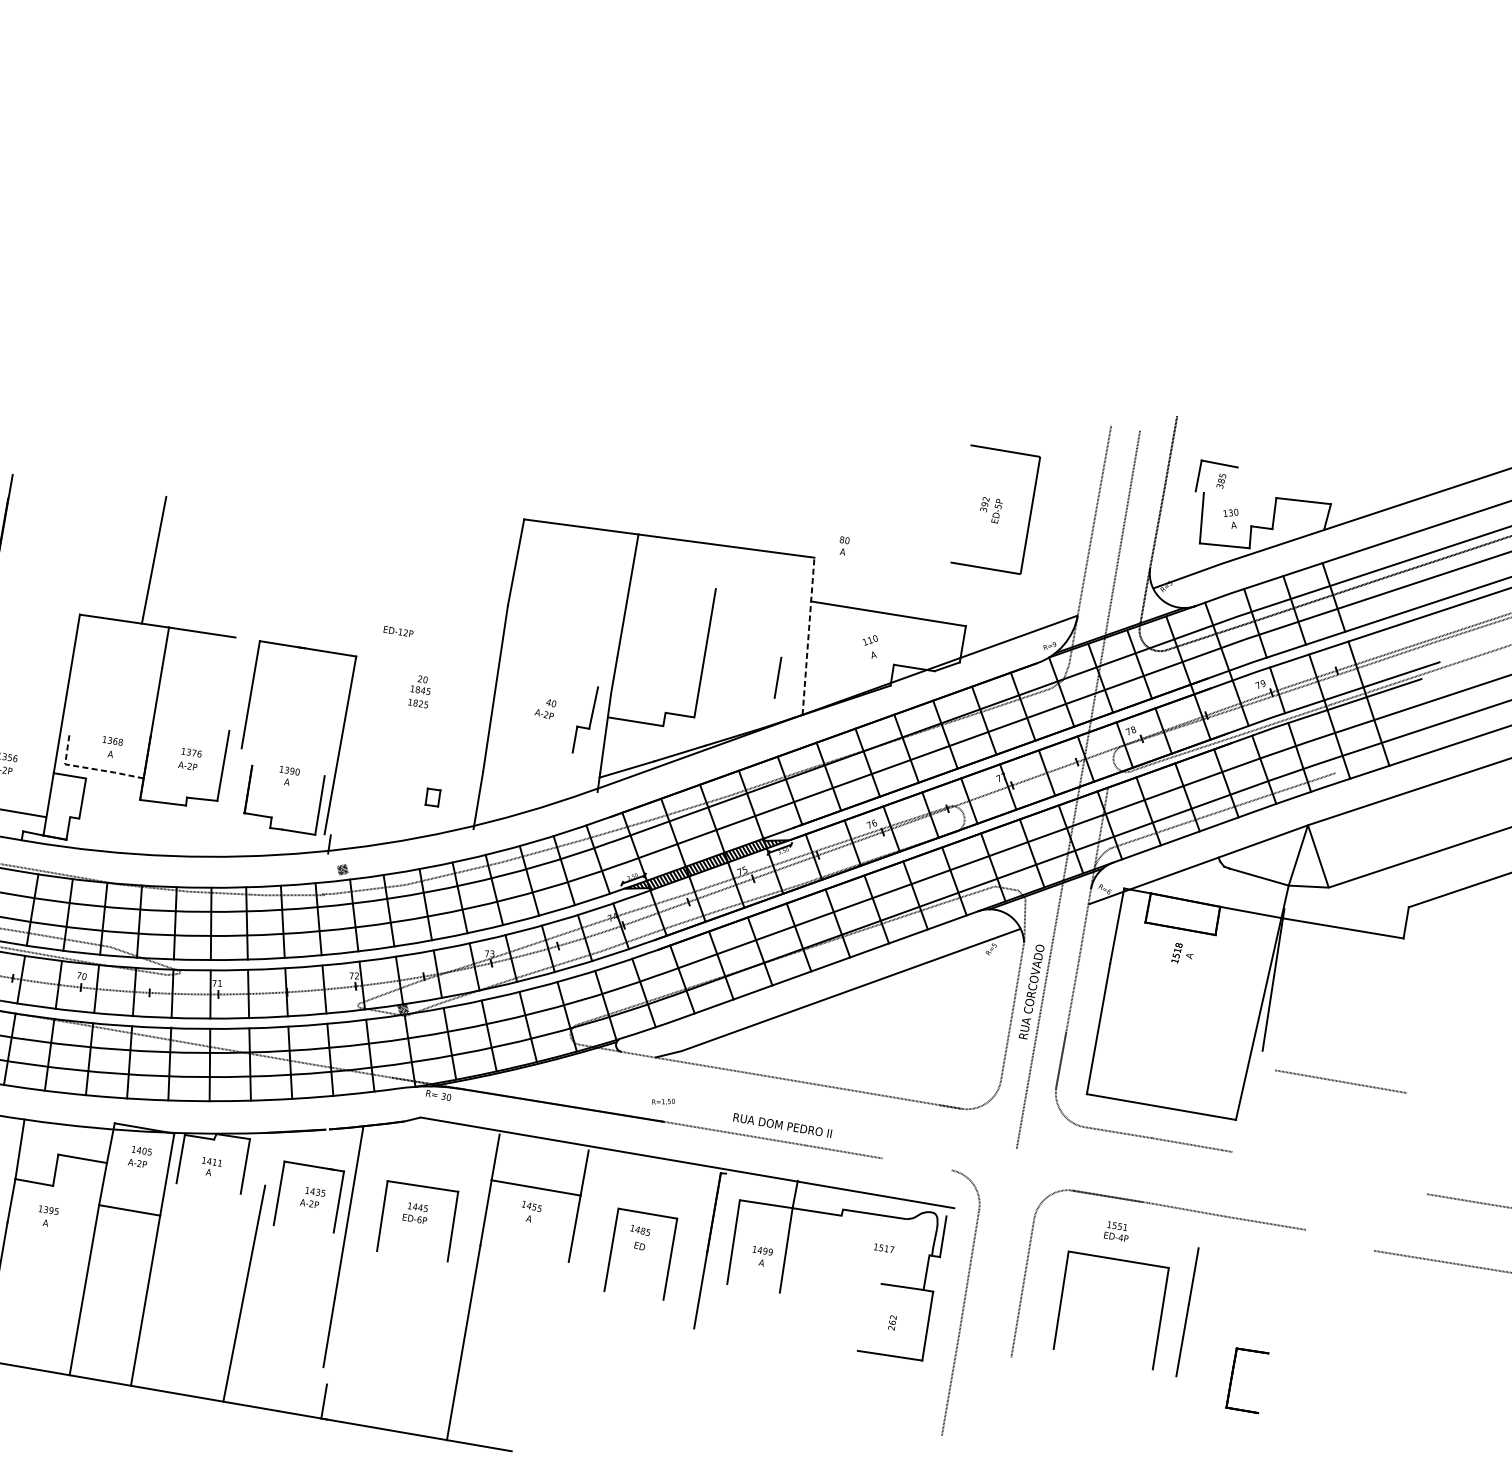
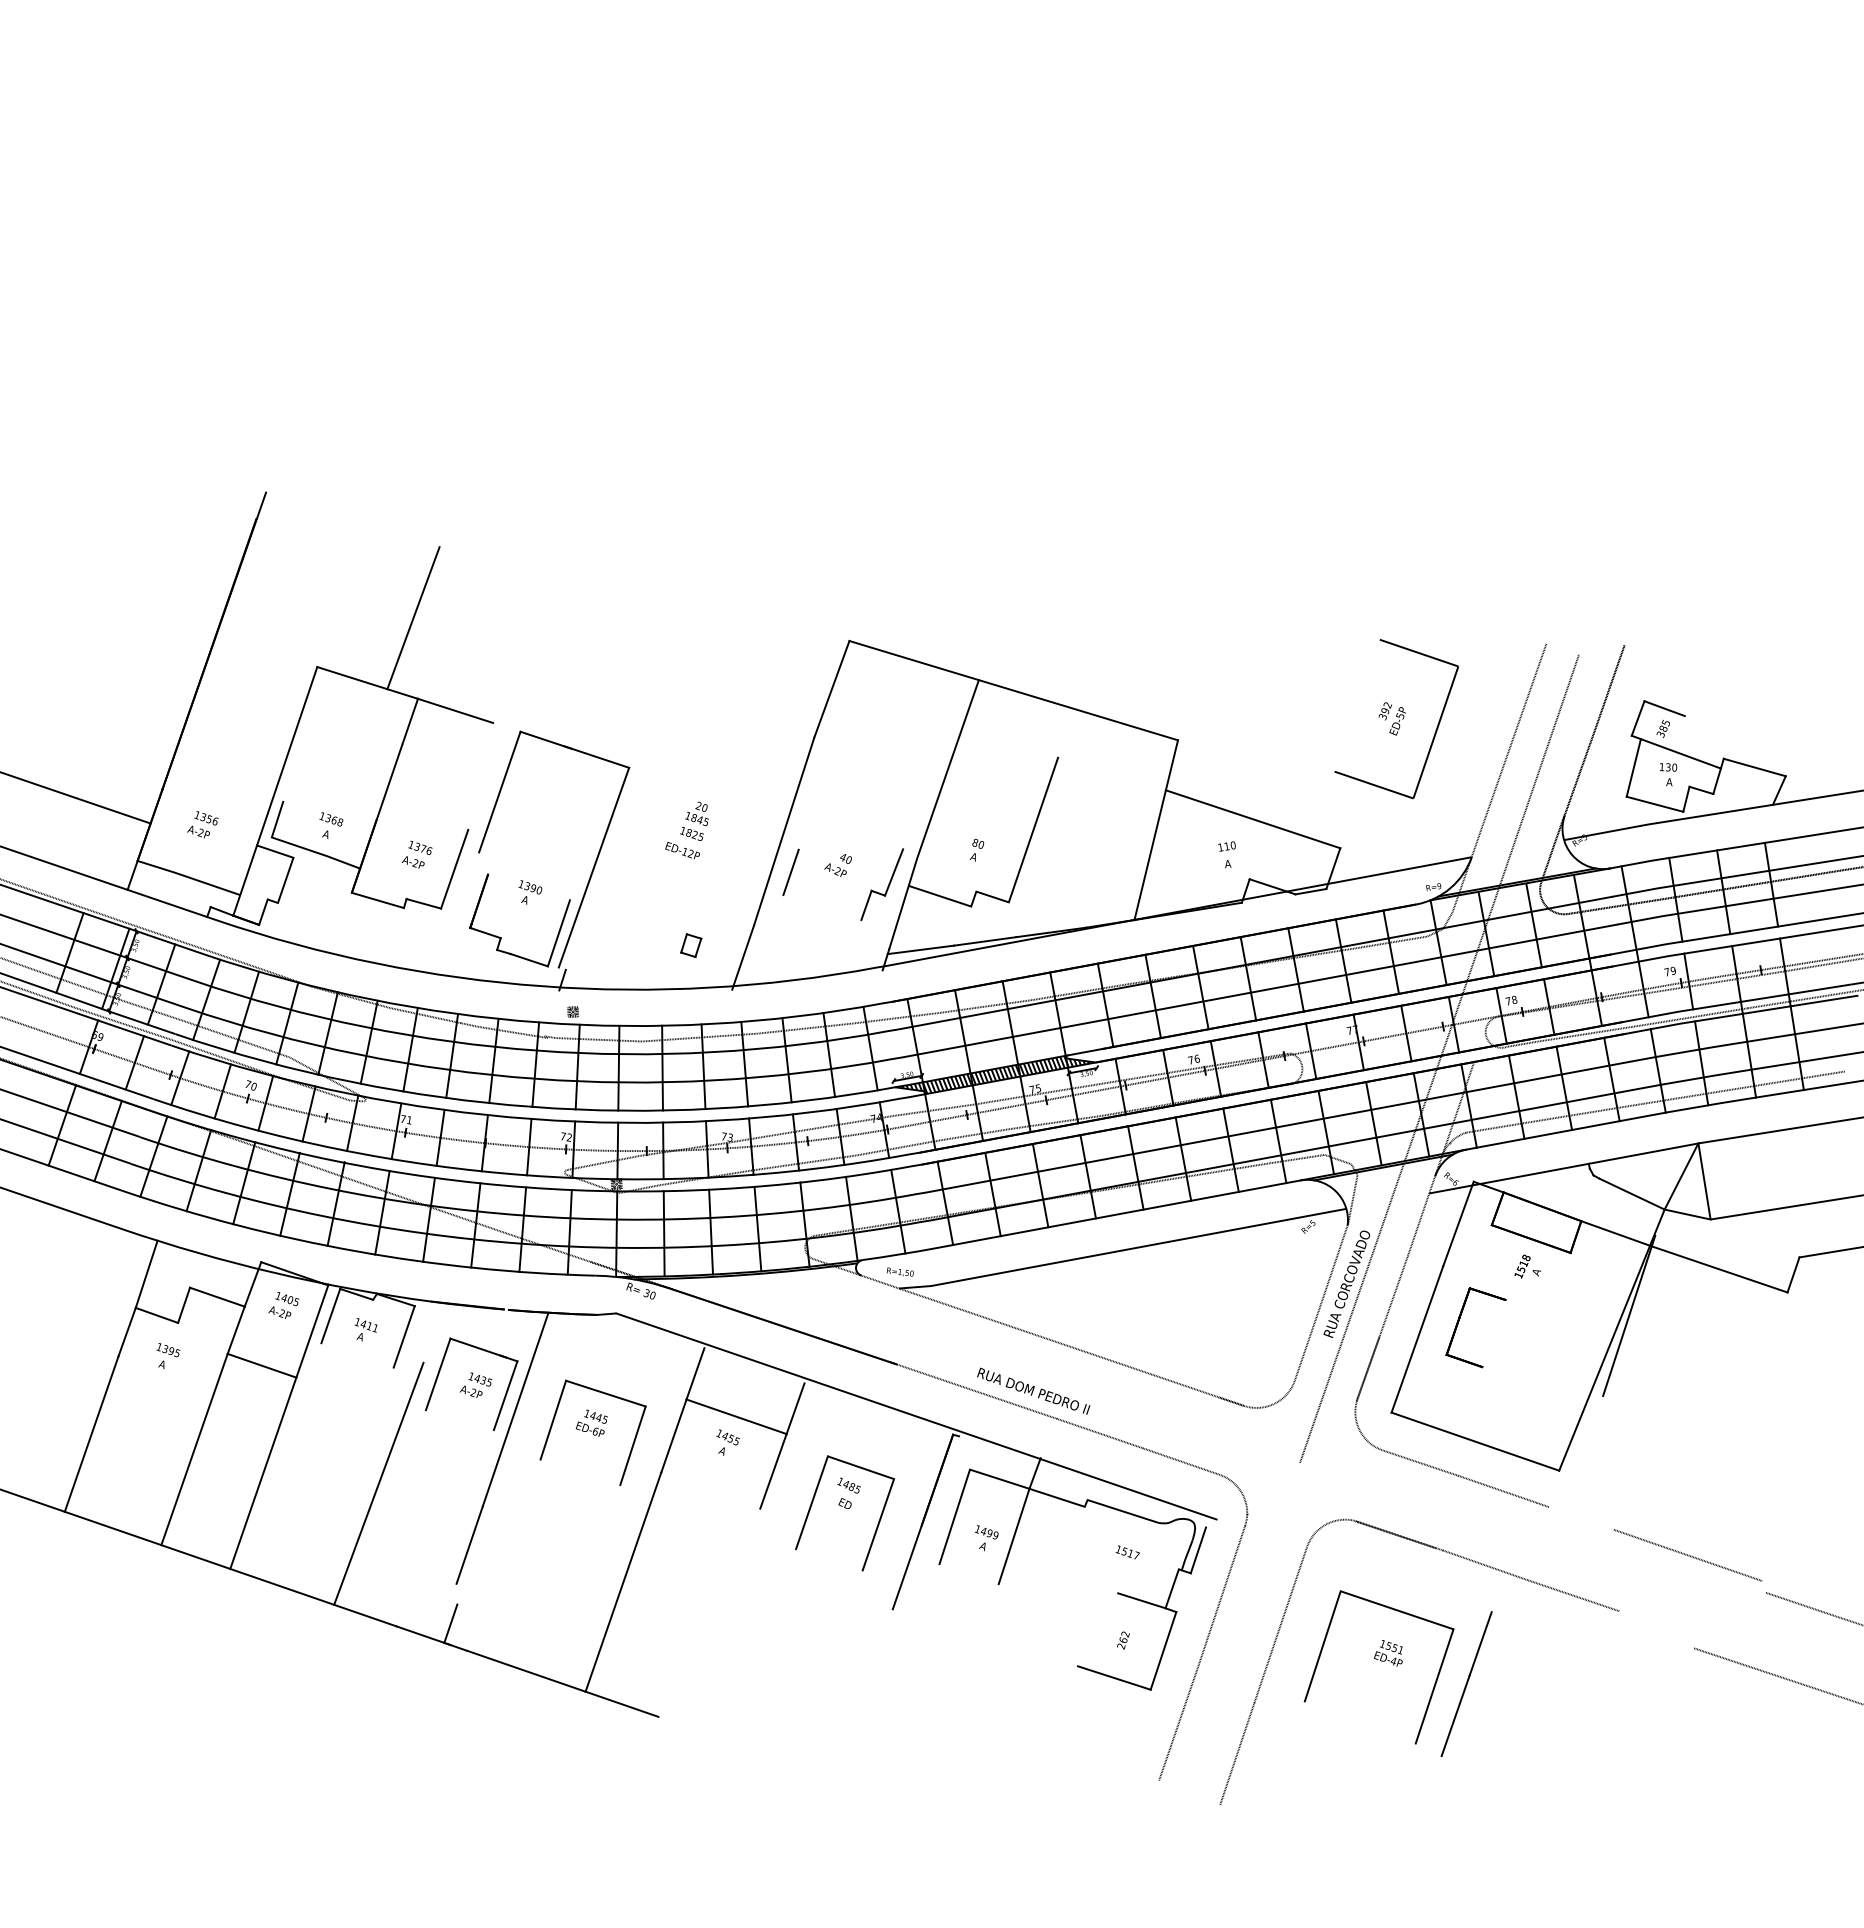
line: (1234, 498) -> (1675, 751), added
text: (843, 545) -> (976, 849), moved
text: (398, 631) -> (682, 850), moved
line: (808, 635) -> (1156, 829), dashed -> solid
line: (777, 677) -> (790, 871), moved
line: (1378, 758) -> (1792, 1079), added
line: (87, 768) -> (297, 846), dashed -> solid
line: (1340, 1081) -> (1687, 1555), moved
text: (663, 1101) -> (900, 1271), moved
line: (916, 1164) -> (1181, 1461), added
text: (1115, 1231) -> (1388, 1653), moved
part: (1232, 1377) -> (1459, 1321), moved
line: (1004, 1402) -> (1237, 1753), added

